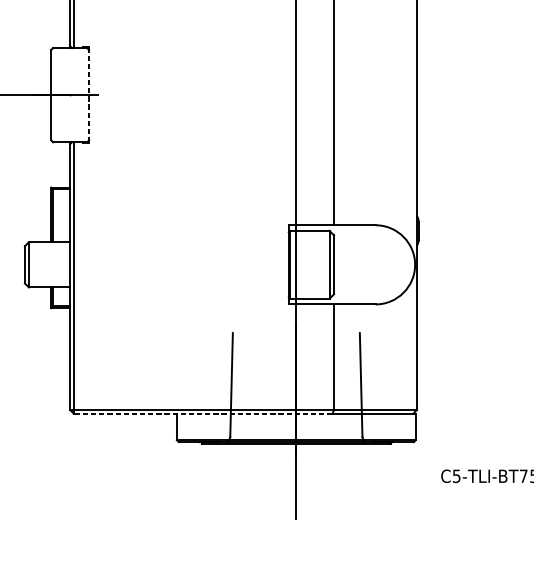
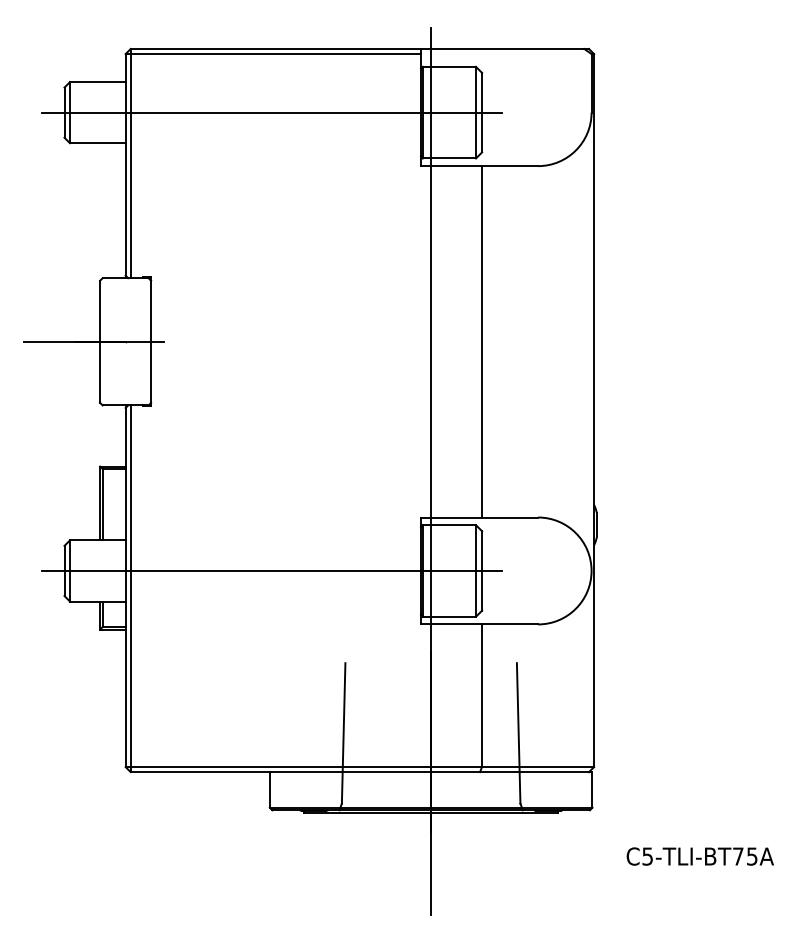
line: (89, 95) -> (151, 342), dashed -> solid
line: (178, 264) -> (271, 570), added
line: (203, 414) -> (305, 772), dashed -> solid

